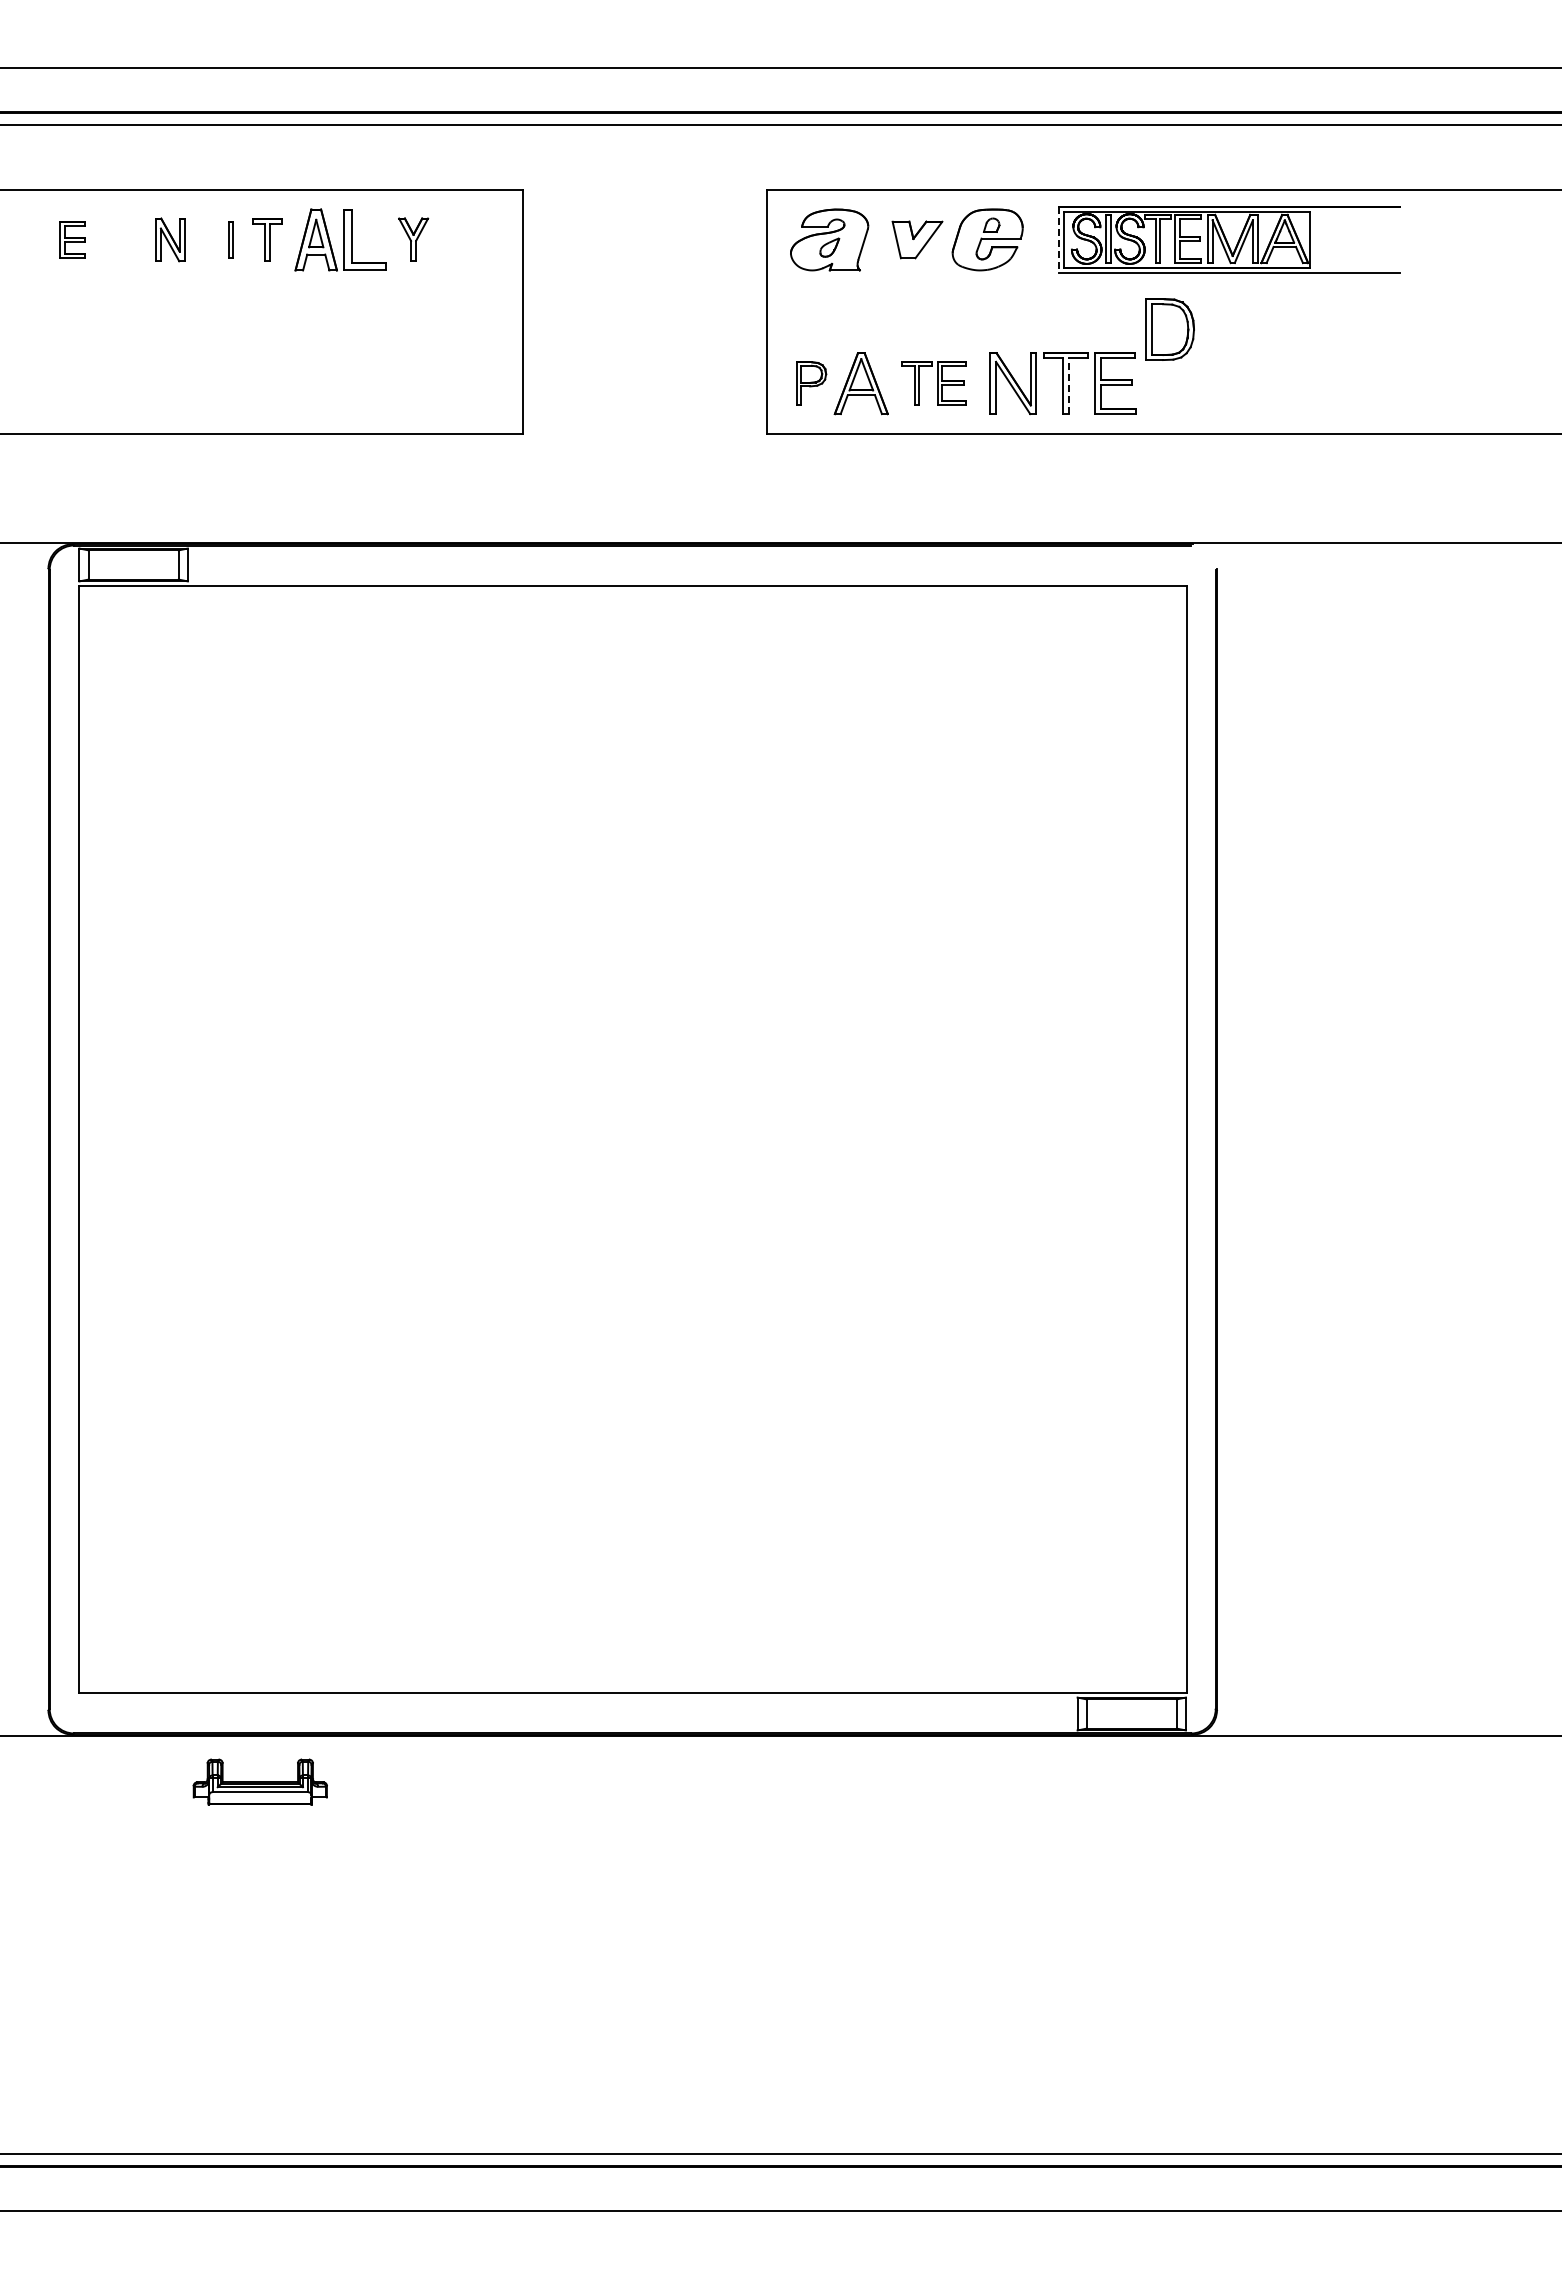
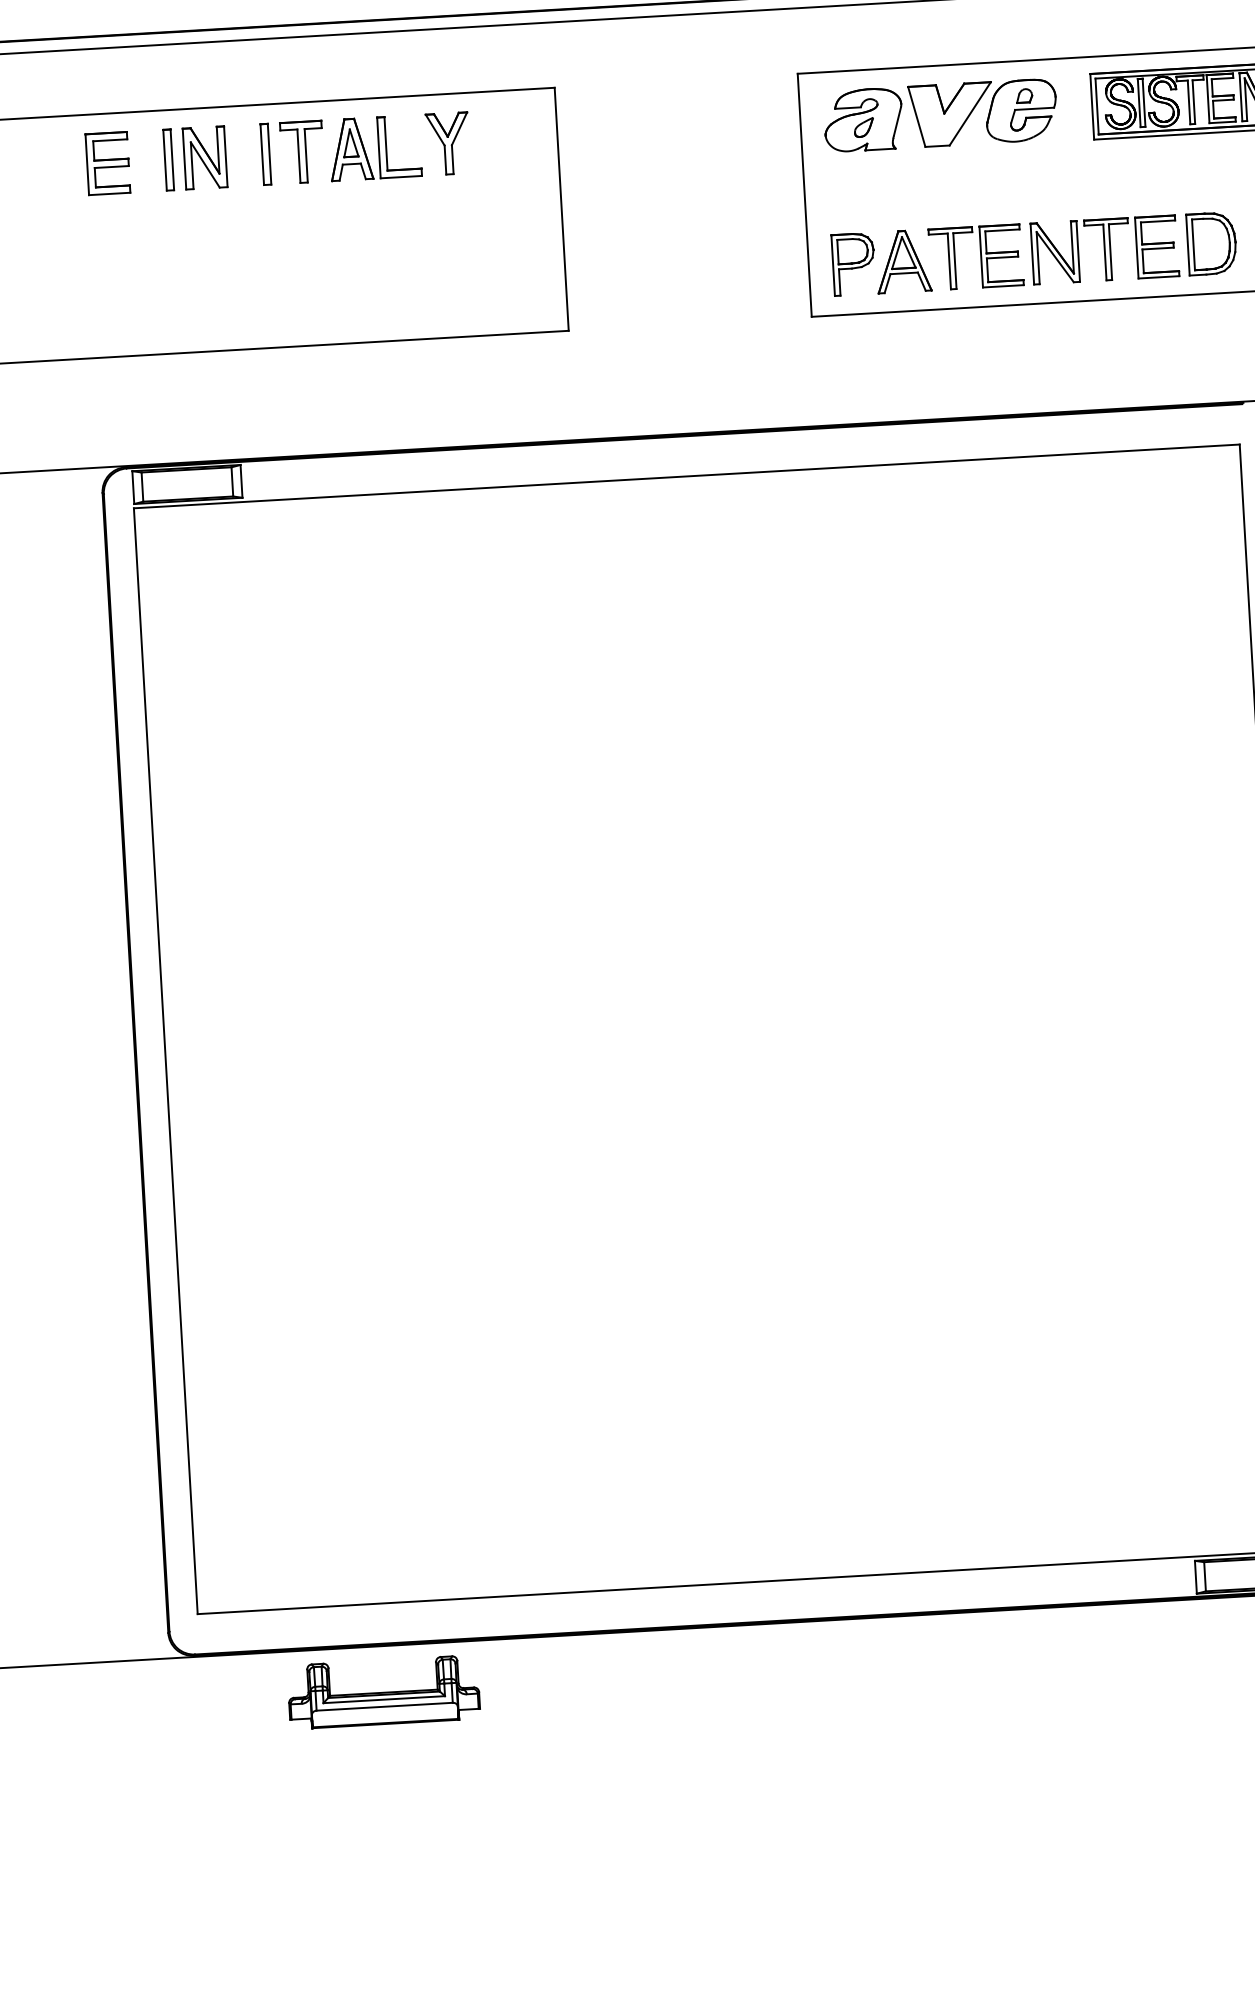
part: (72, 239) -> (107, 163), size x1.67
part: (133, 239) -> (168, 159), added
part: (170, 239) -> (205, 157), size x1.43
part: (230, 239) -> (265, 153), size x1.67
part: (267, 239) -> (302, 151), size x1.43
part: (413, 239) -> (448, 143), size x1.43
part: (917, 239) -> (951, 114), size x1.67
line: (1058, 240) -> (1092, 107), dashed -> solid
part: (1169, 329) -> (1211, 243), moved
part: (811, 383) -> (853, 264), size x1.43
part: (933, 383) -> (975, 257), size x1.43
line: (1068, 386) -> (1110, 252), dashed -> solid
part: (260, 1781) -> (384, 1691), size x1.43

